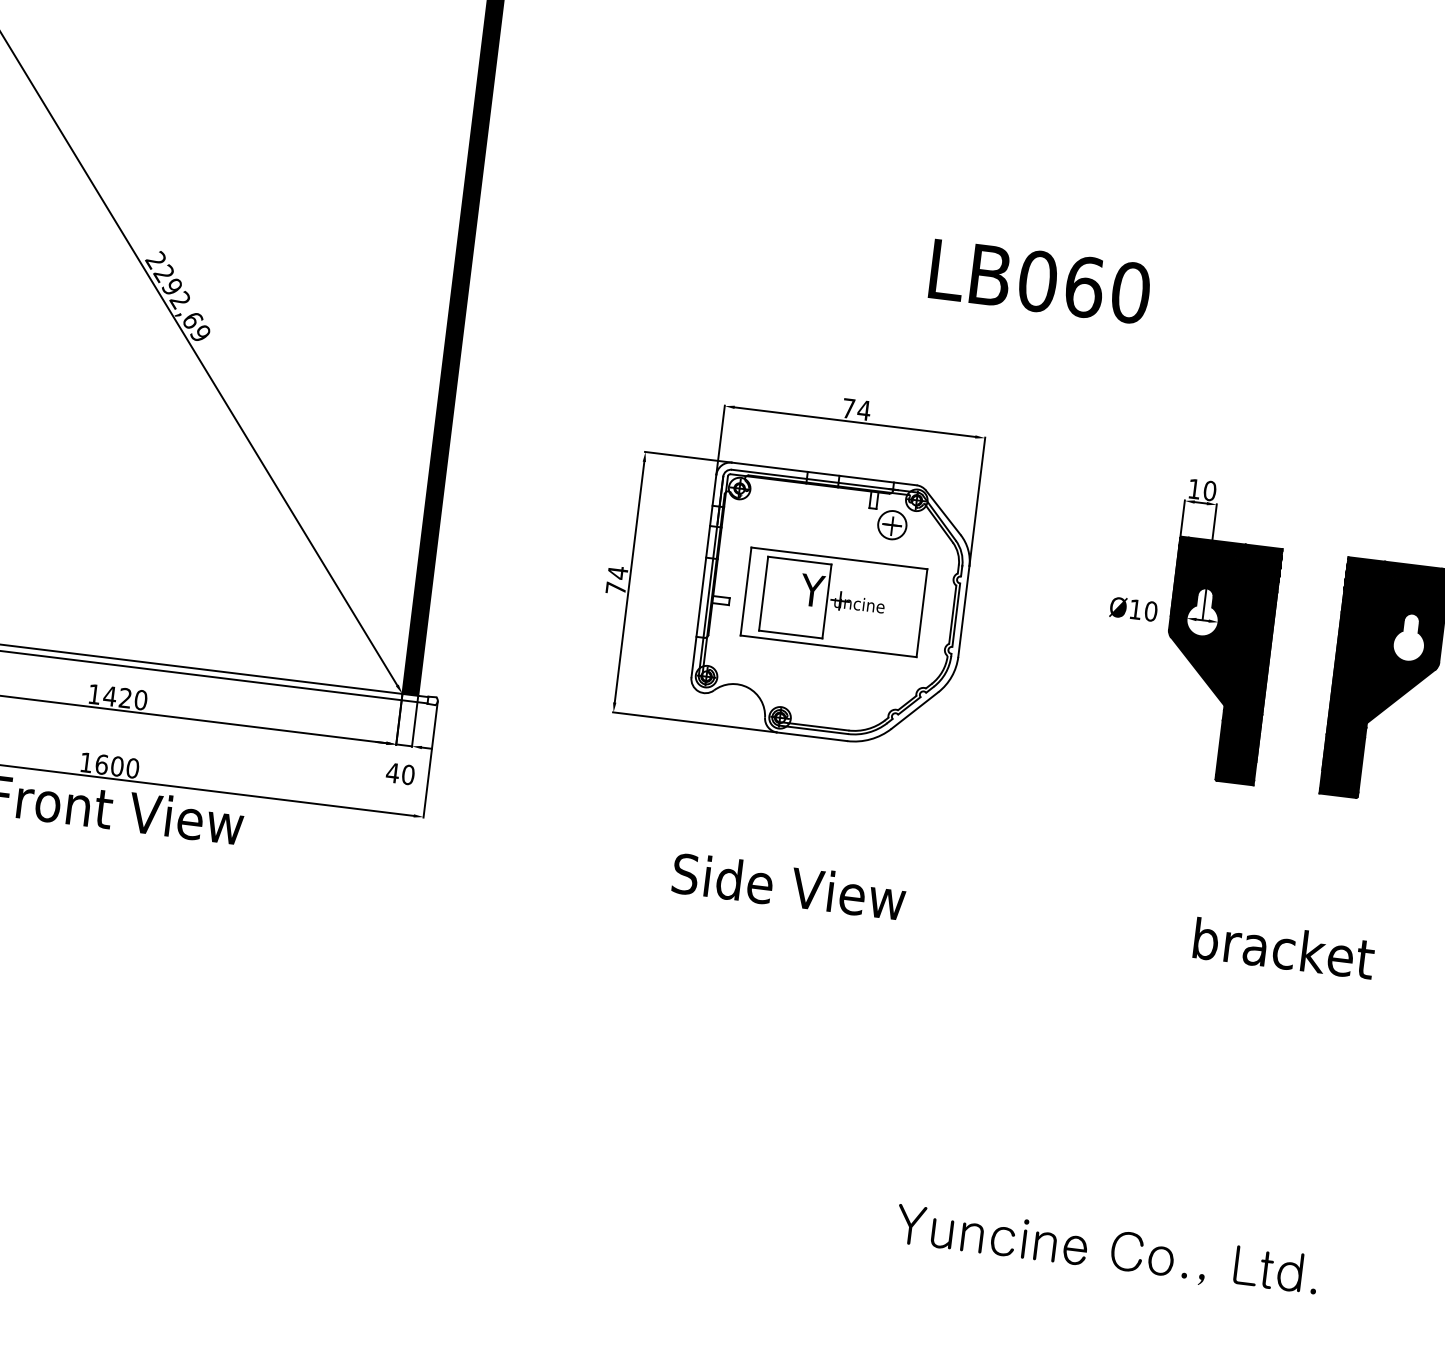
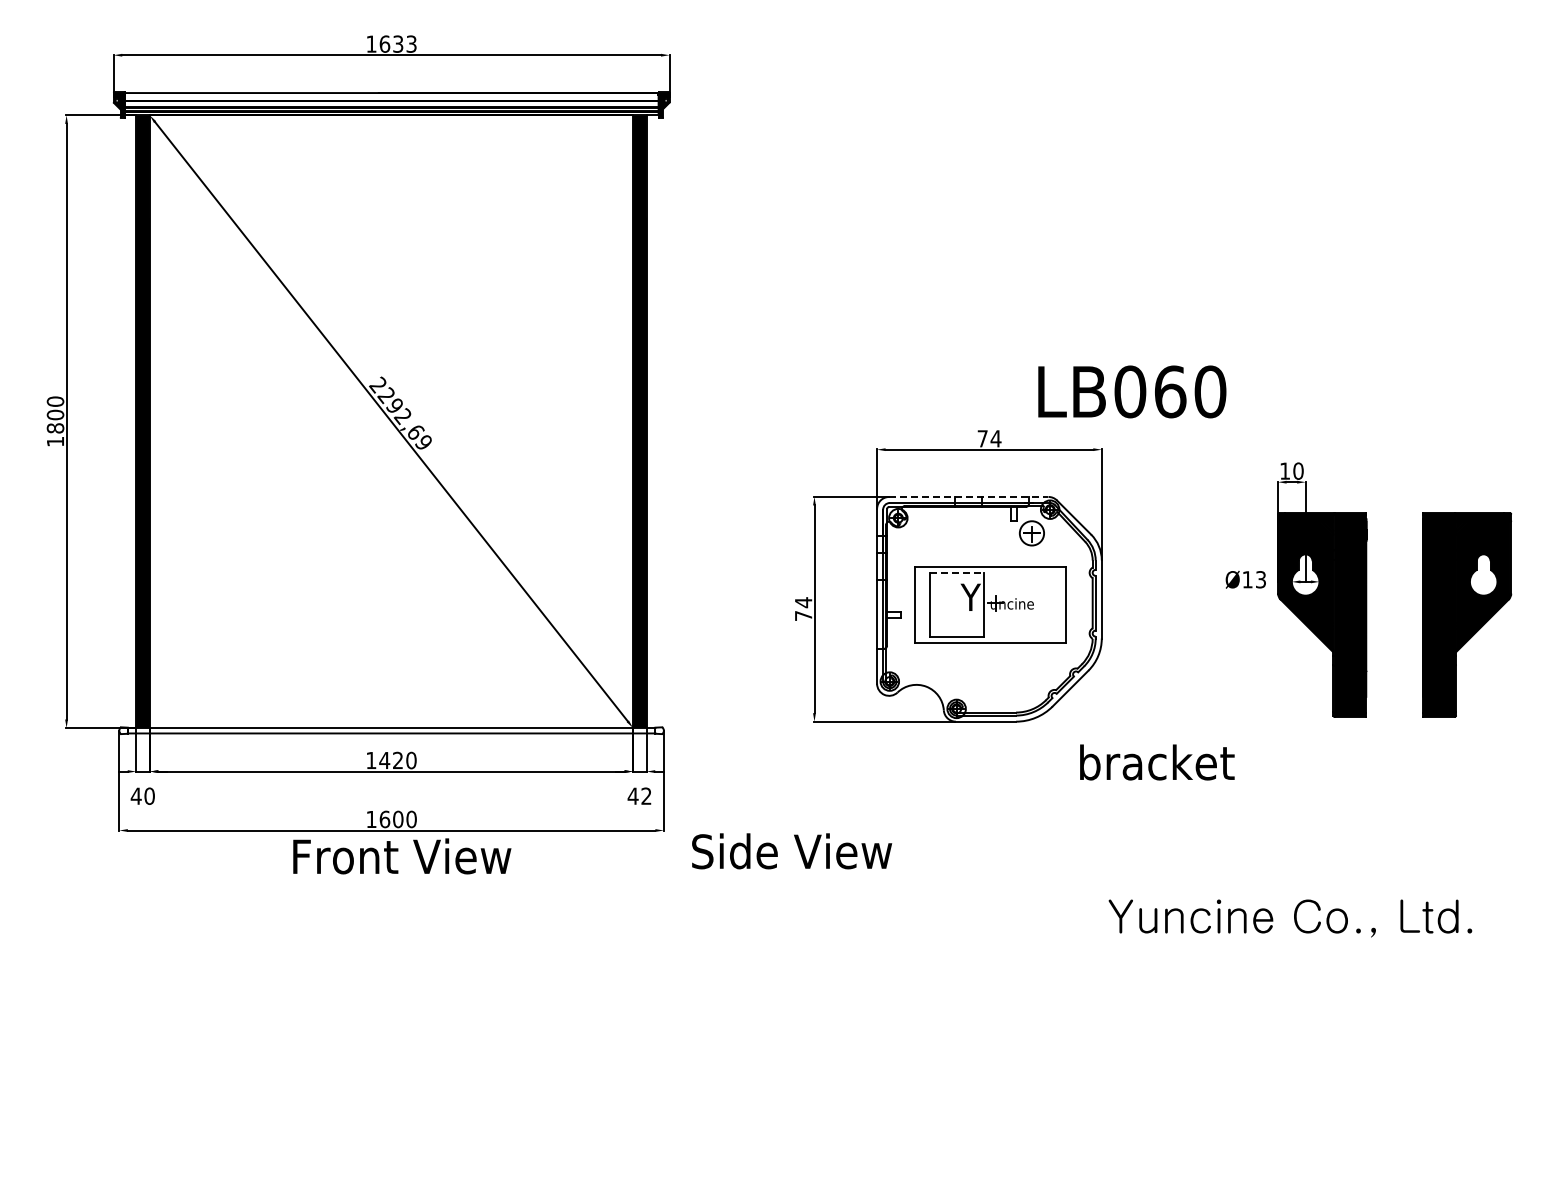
text: (1040, 281) -> (1132, 391), moved
line: (824, 473) -> (968, 496), solid -> dashed
line: (800, 561) -> (957, 573), solid -> dashed
text: (1150, 611) -> (1260, 579), Ø10 -> Ø13
text: (408, 774) -> (646, 795), 40 -> 42
text: (789, 886) -> (792, 851), moved
text: (1284, 948) -> (1157, 762), moved
text: (1107, 1251) -> (1290, 918), moved

